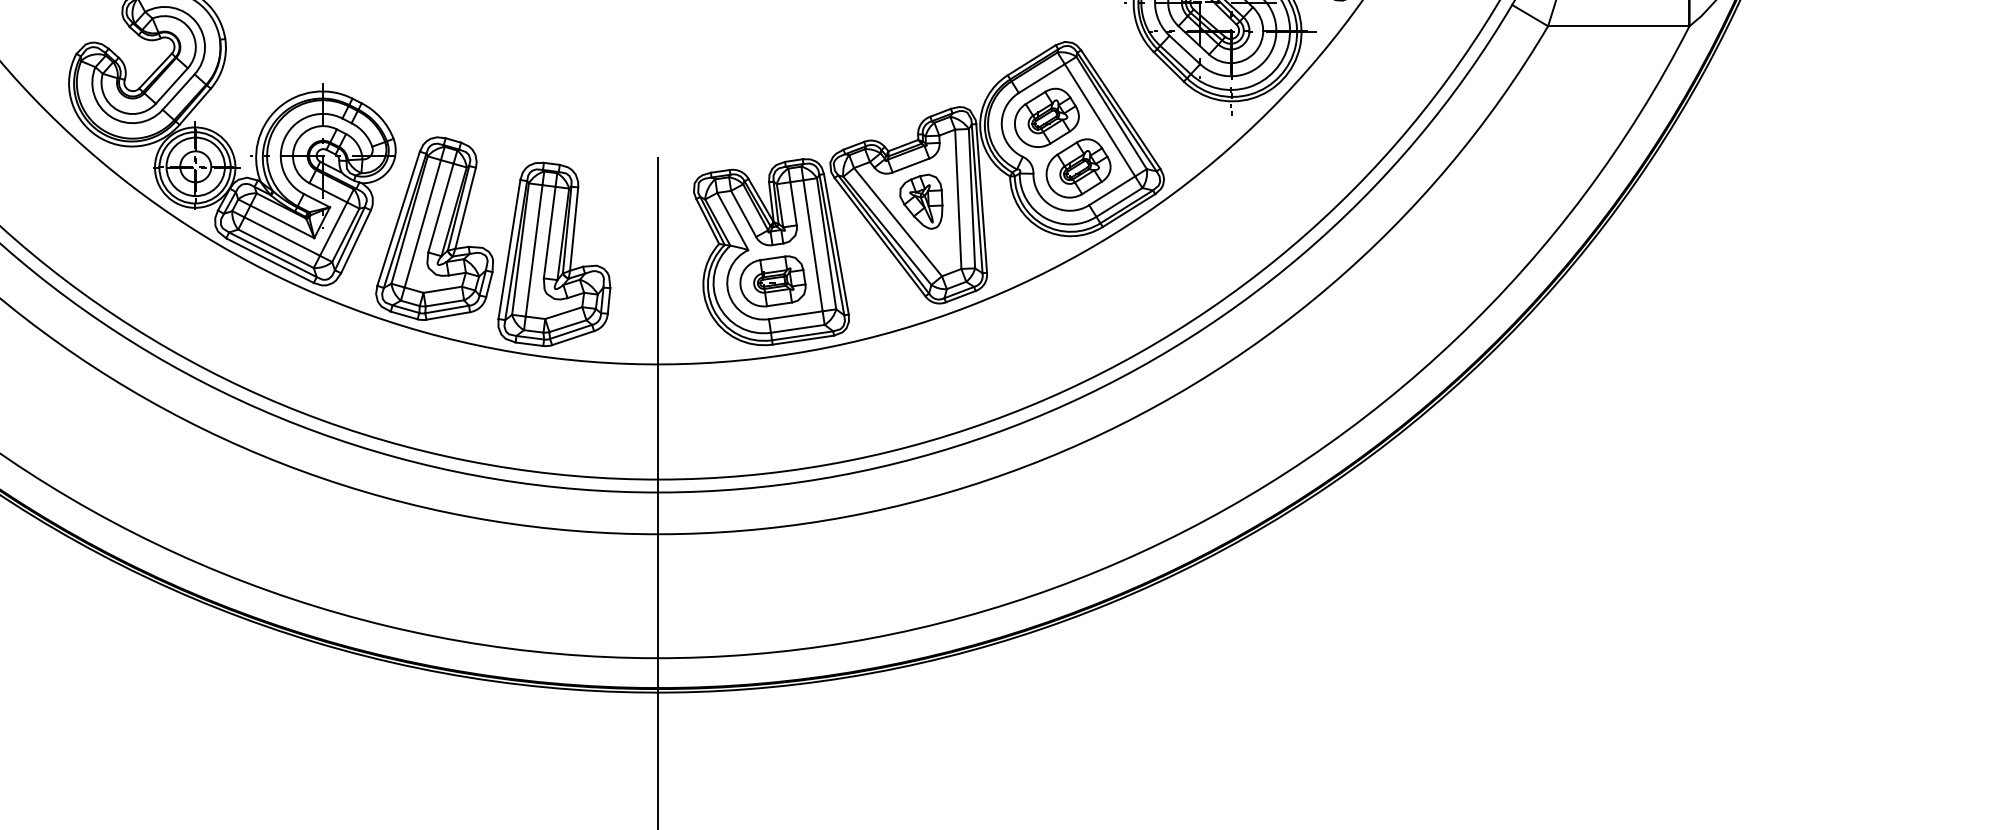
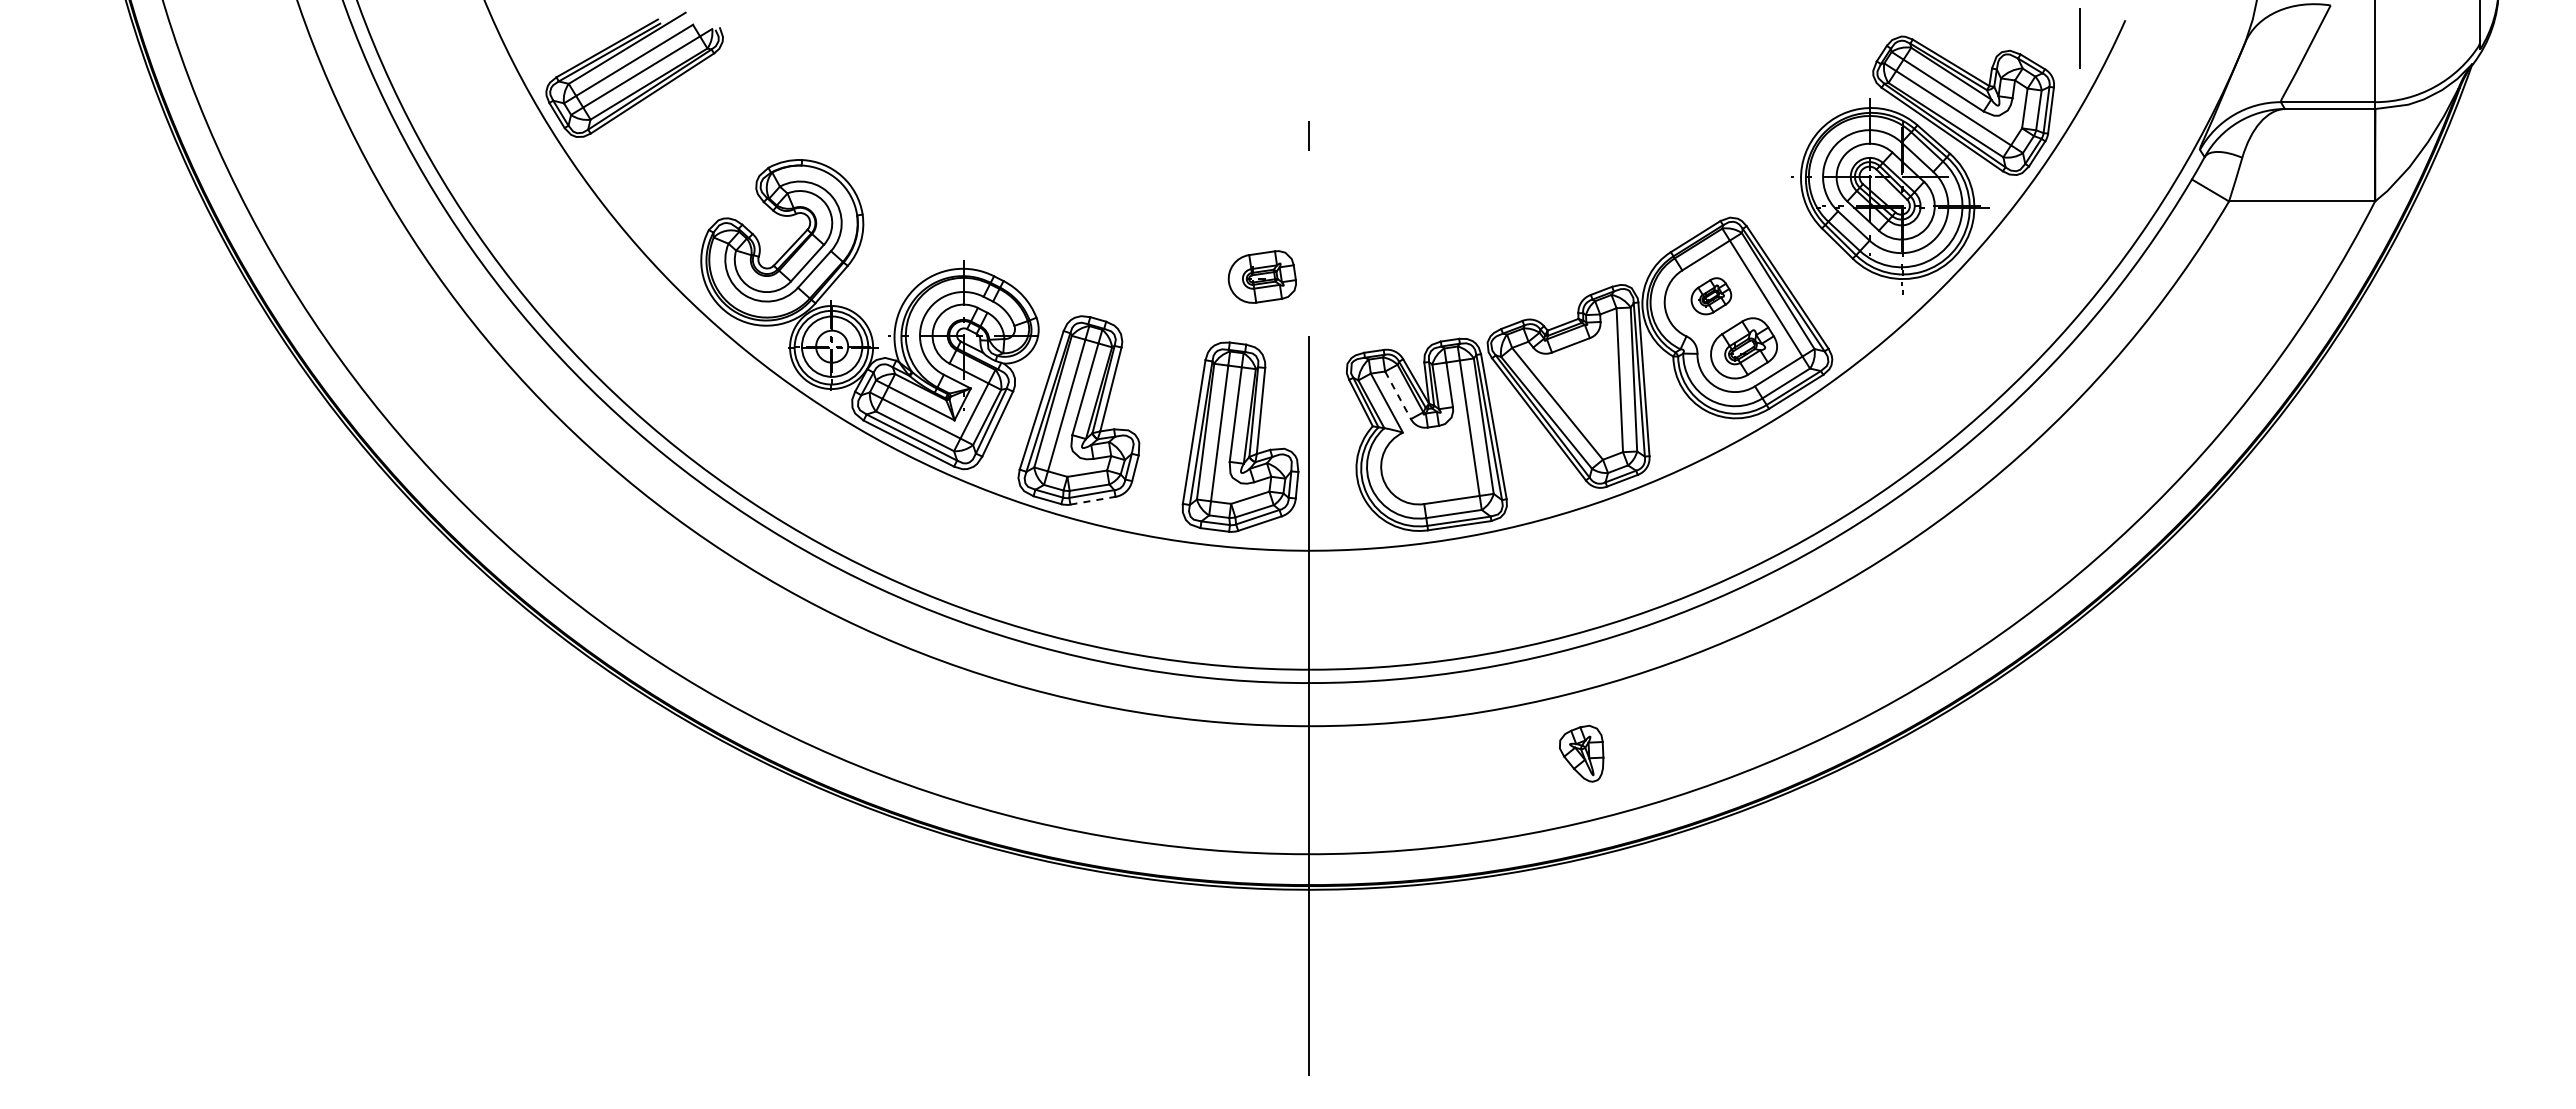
part: (1047, 118) -> (1711, 296), size x0.6
part: (921, 201) -> (1581, 753), moved
line: (744, 214) -> (1398, 395), solid -> dashed
part: (554, 253) -> (1240, 436), moved
part: (772, 280) -> (1261, 276), moved
line: (448, 315) -> (1093, 500), solid -> dashed

